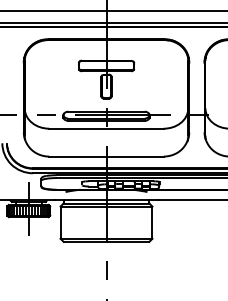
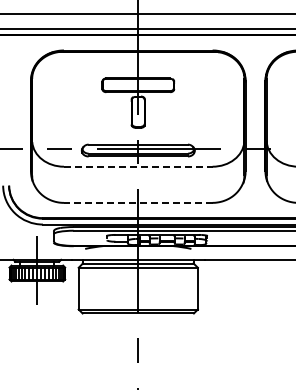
line: (106, 128) -> (138, 166), solid -> dashed
line: (105, 156) -> (137, 202), solid -> dashed

